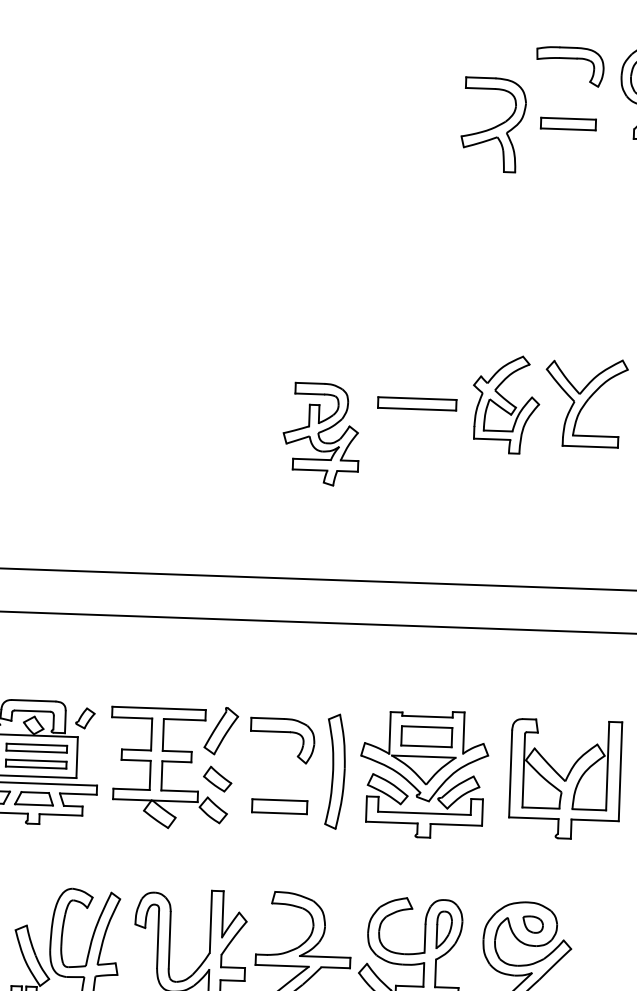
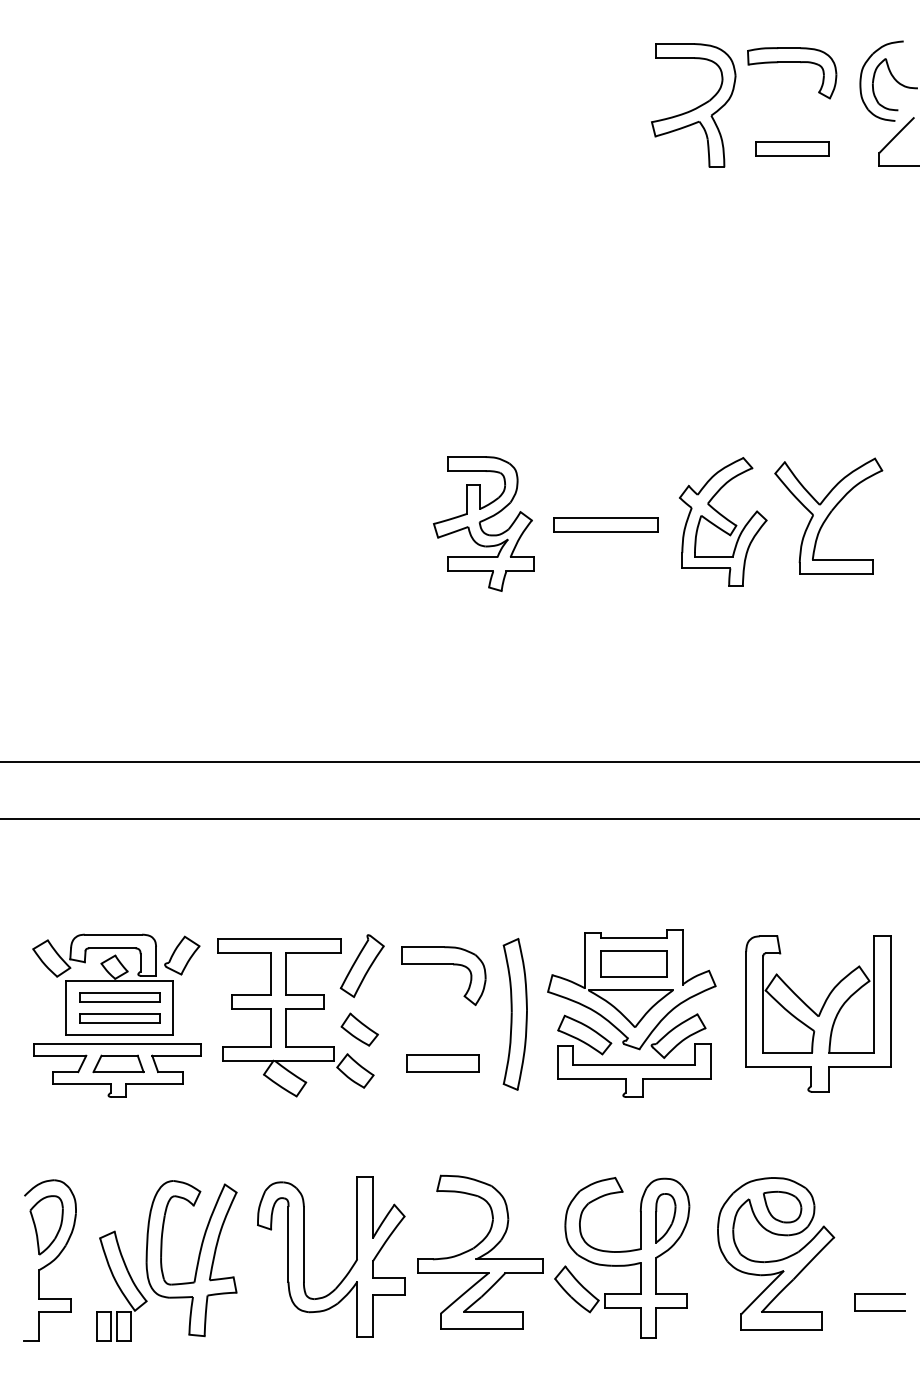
part: (493, 124) -> (693, 105), moved
part: (321, 434) -> (483, 523), moved
part: (85, 718) -> (182, 955), size x1.43
part: (532, 924) -> (782, 1206), size x1.43

